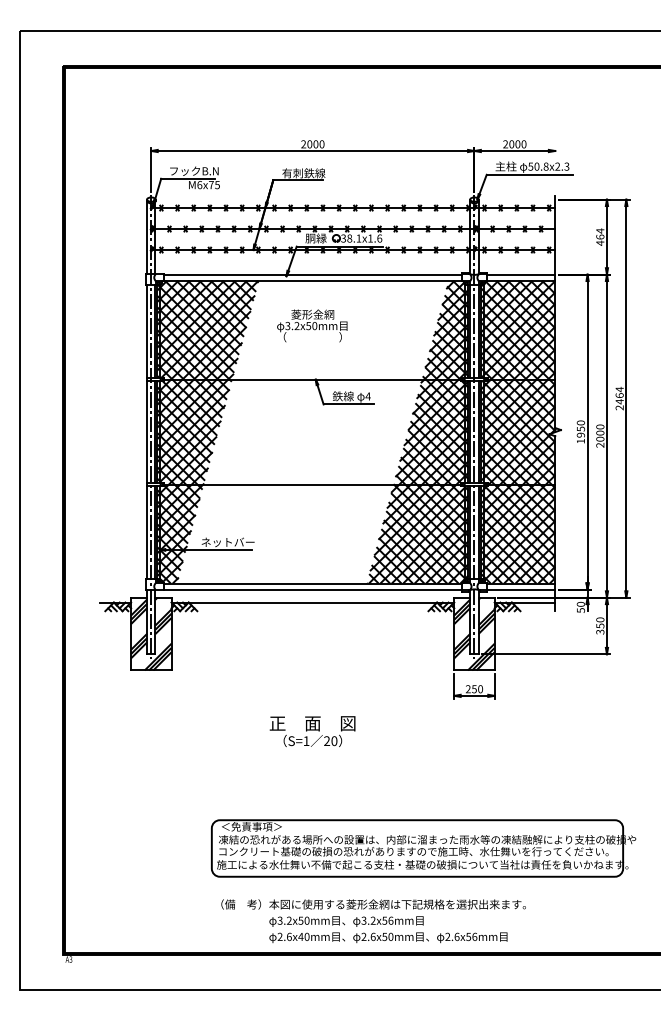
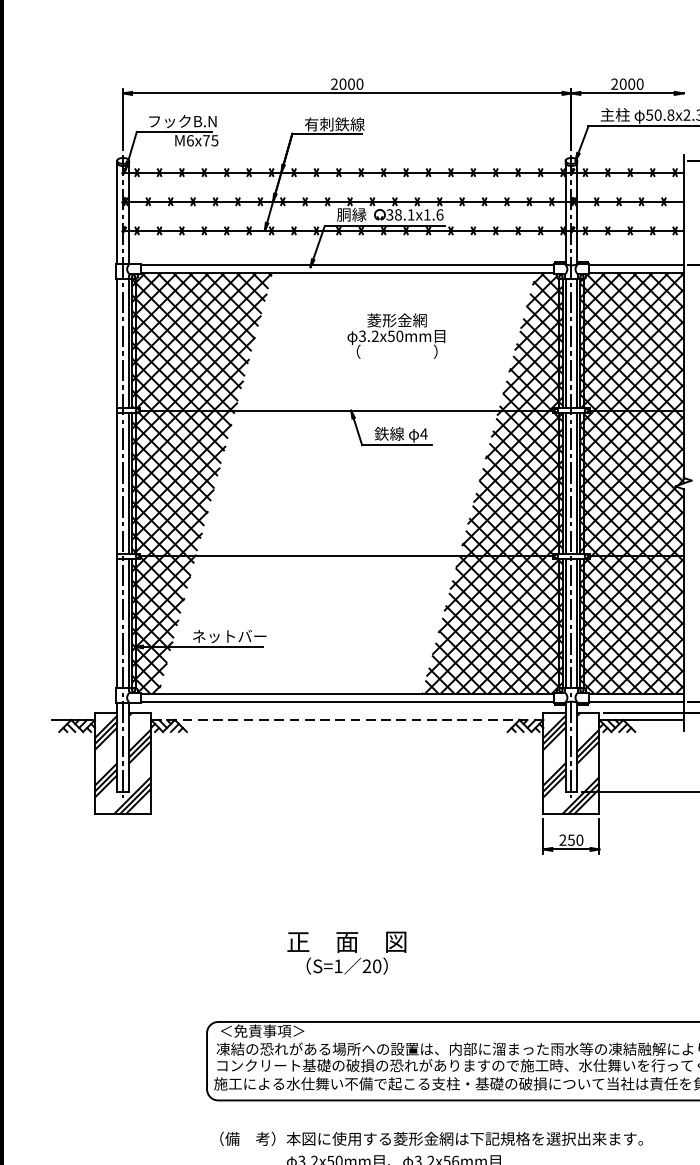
text: (312, 325) -> (396, 335), moved
line: (312, 602) -> (346, 719), solid -> dashed
text: (312, 731) -> (346, 952), moved

